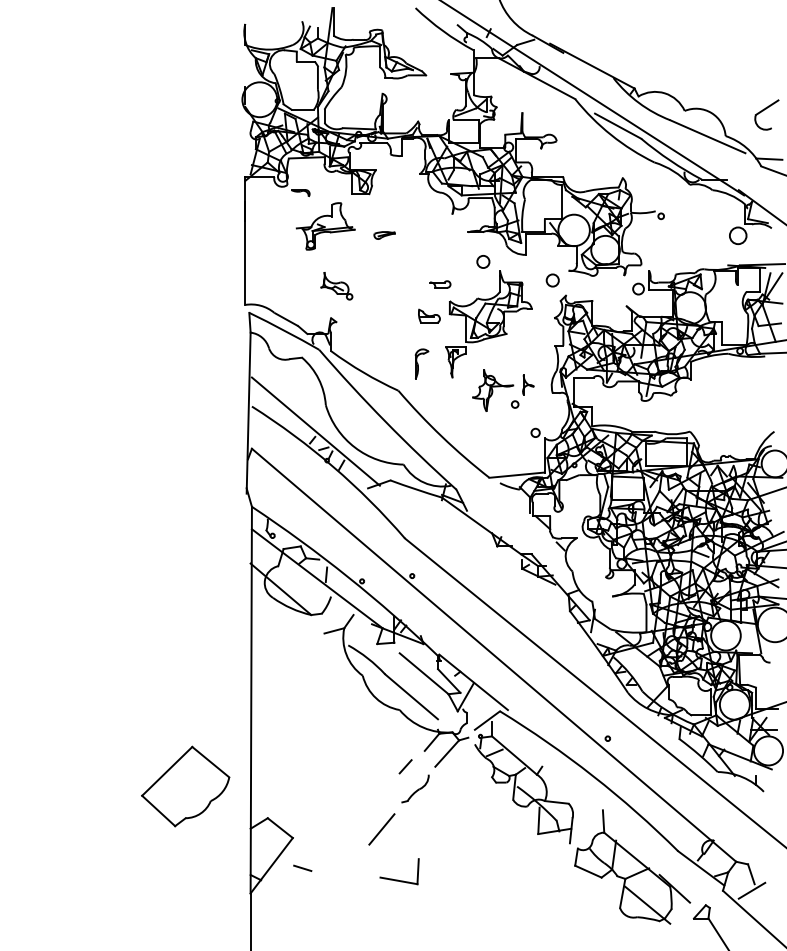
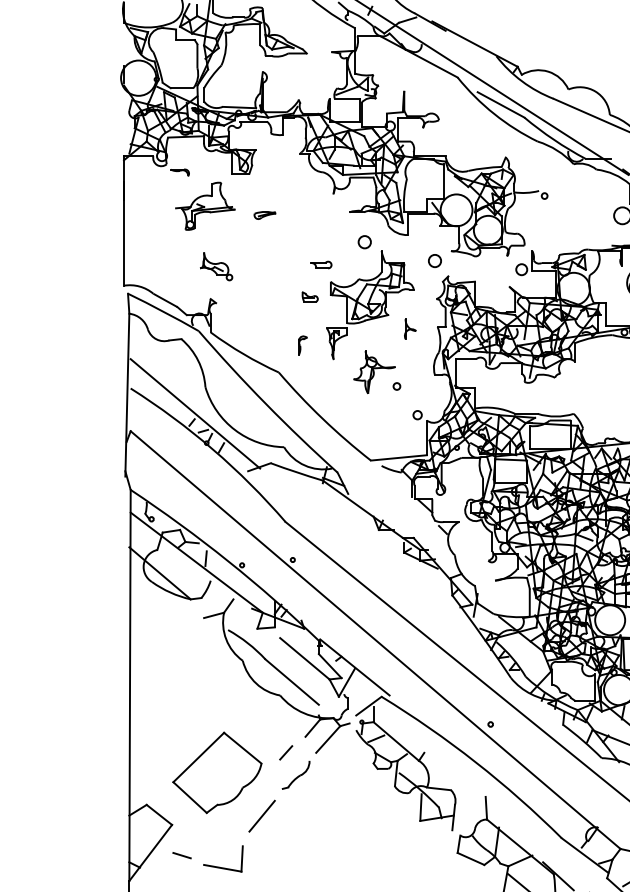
part: (429, 315) -> (310, 296), size x0.71
part: (422, 364) -> (303, 345), size x0.62
part: (528, 384) -> (410, 328), moved
part: (185, 786) -> (217, 772), moved
part: (398, 879) -> (222, 866), moved

